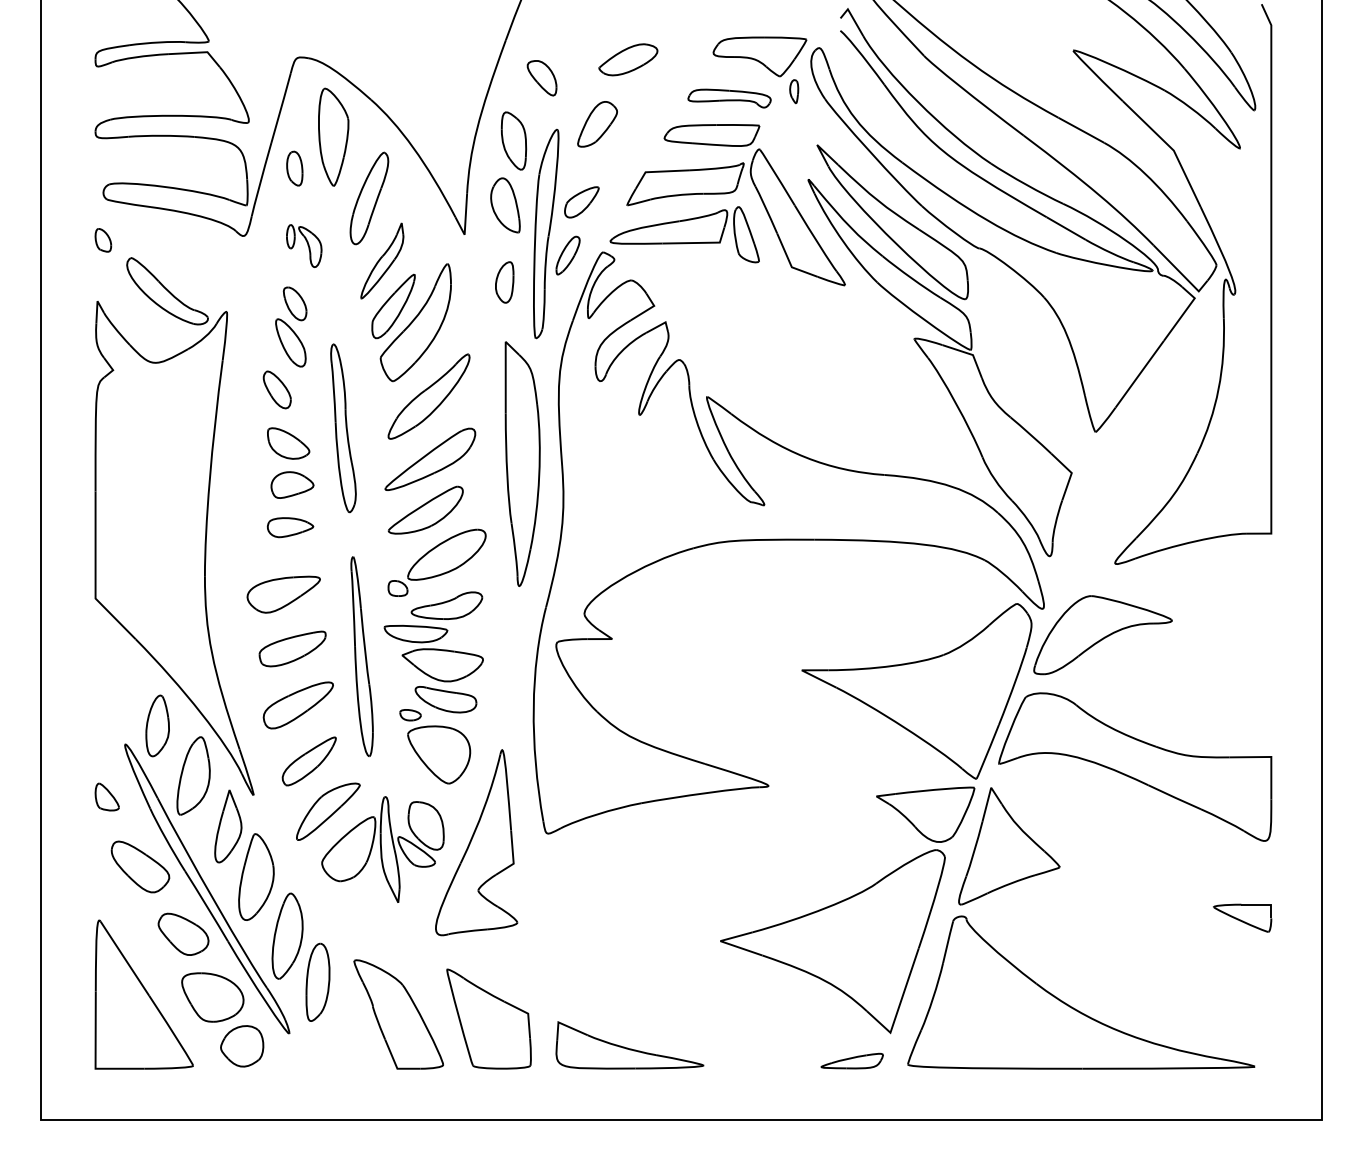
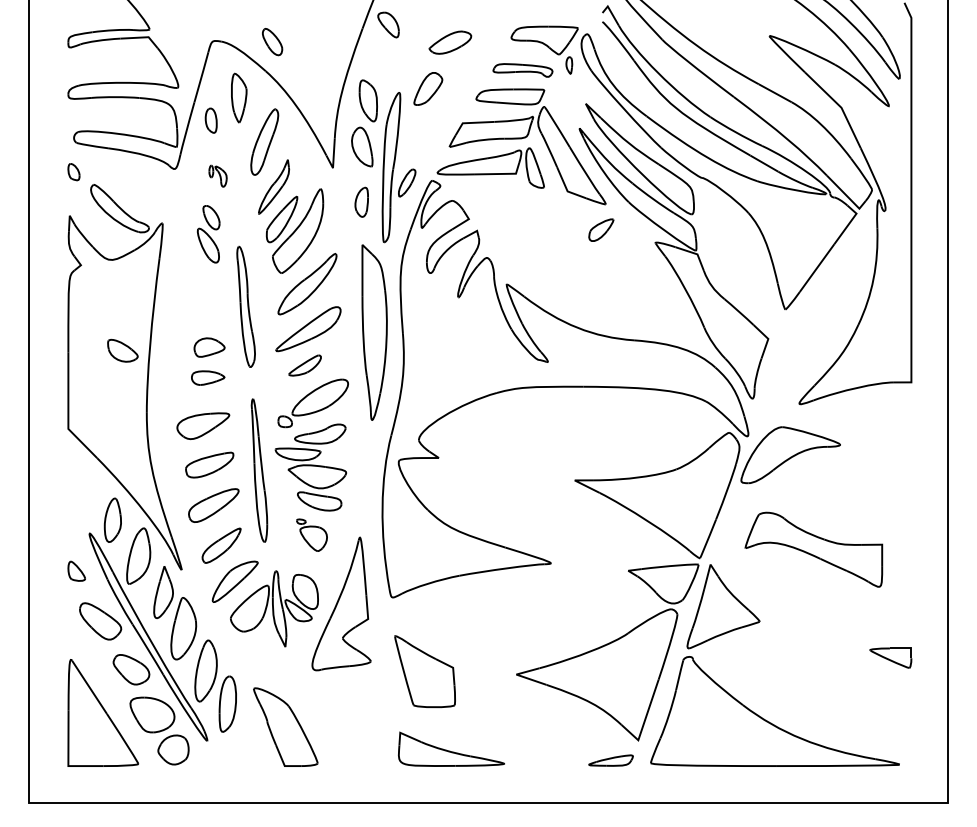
part: (541, 78) -> (388, 25), moved
part: (333, 136) -> (238, 97), size x0.7
part: (581, 202) -> (601, 230), moved
part: (304, 245) -> (218, 175), size x0.7
part: (276, 389) -> (271, 41), moved
part: (288, 443) -> (122, 350), moved
part: (425, 509) -> (304, 365), size x0.6
part: (435, 746) -> (312, 535), size x0.6
part: (1135, 766) -> (814, 549), size x0.7
part: (488, 1018) -> (424, 671), moved

